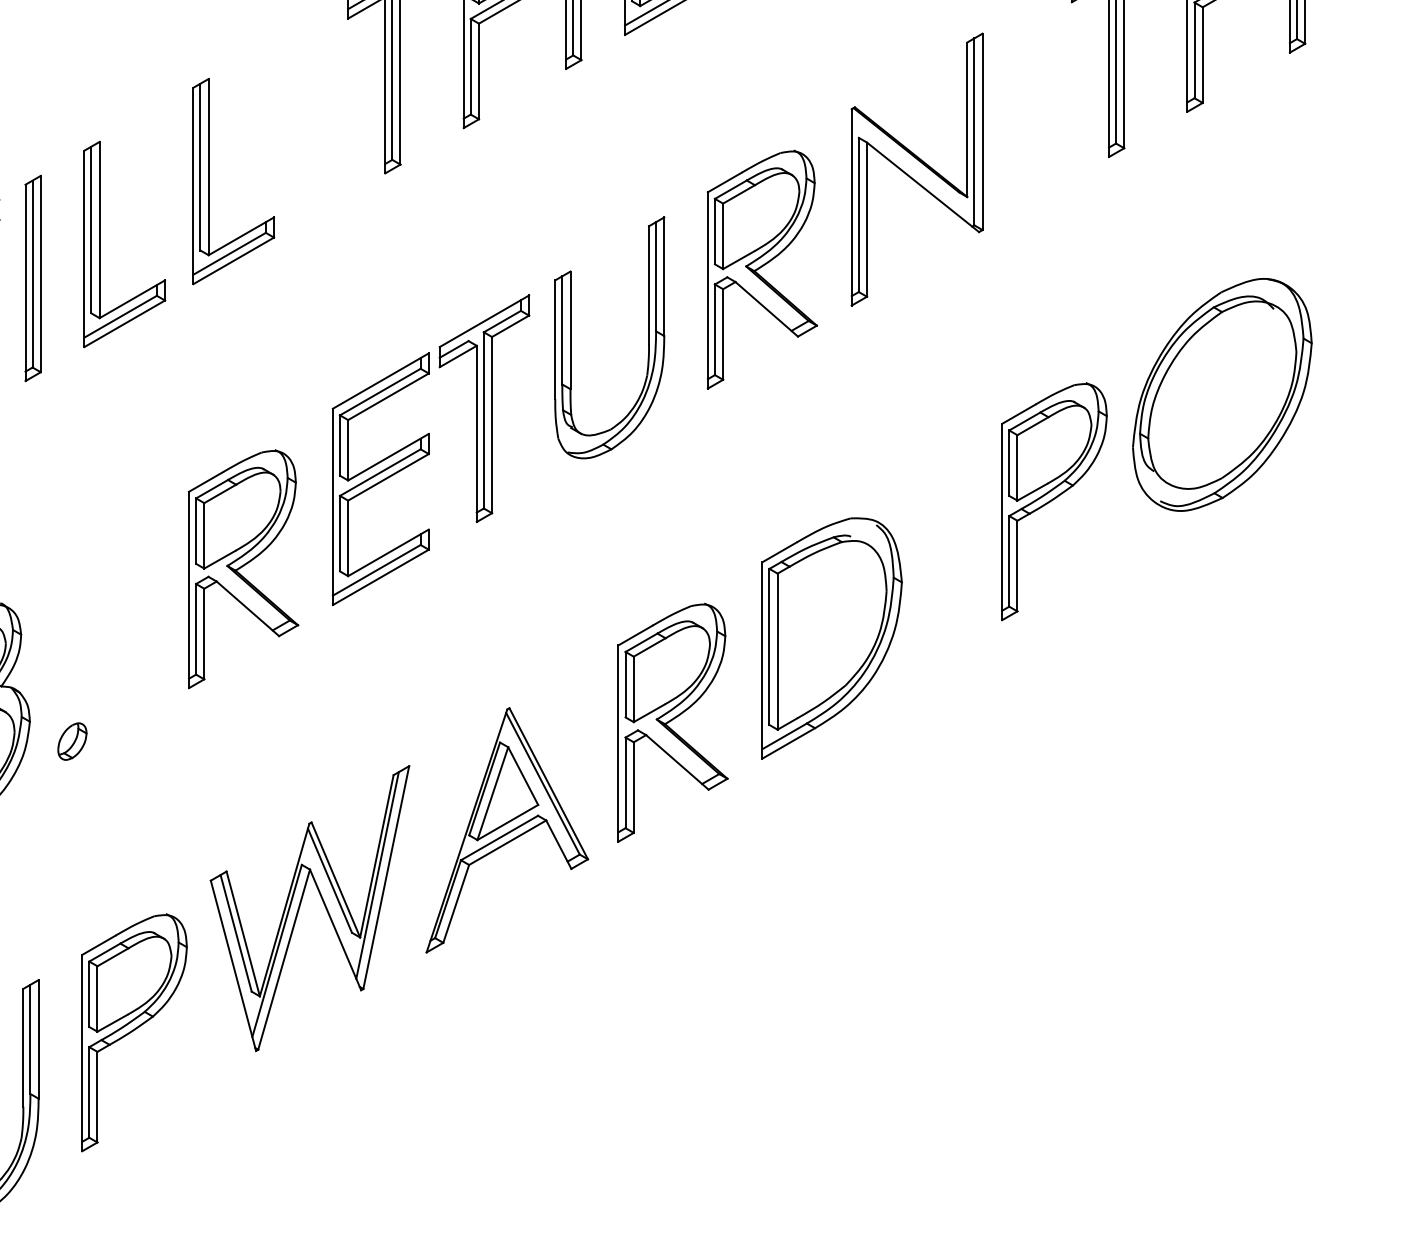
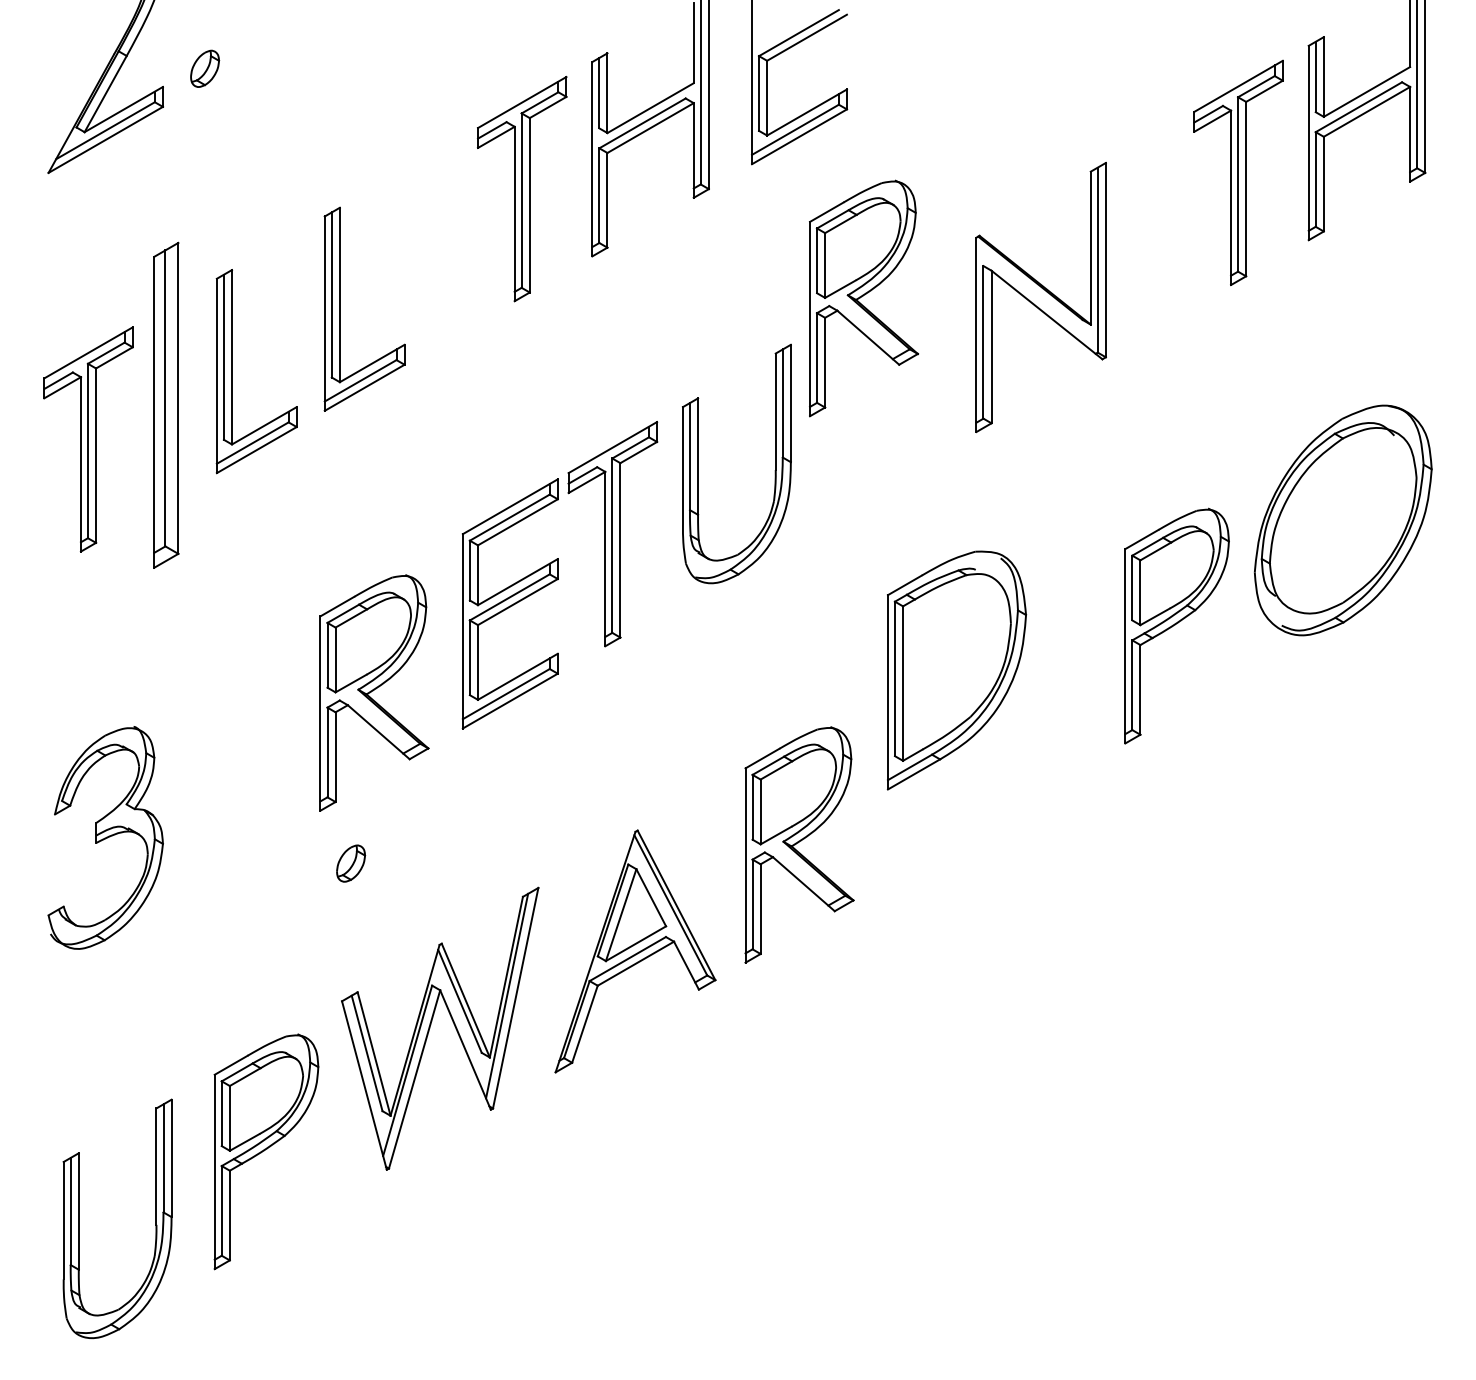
part: (762, 269) -> (864, 298), moved
part: (32, 277) -> (165, 404), size x1.6
part: (831, 638) -> (956, 670), moved
part: (72, 741) -> (351, 863), moved

